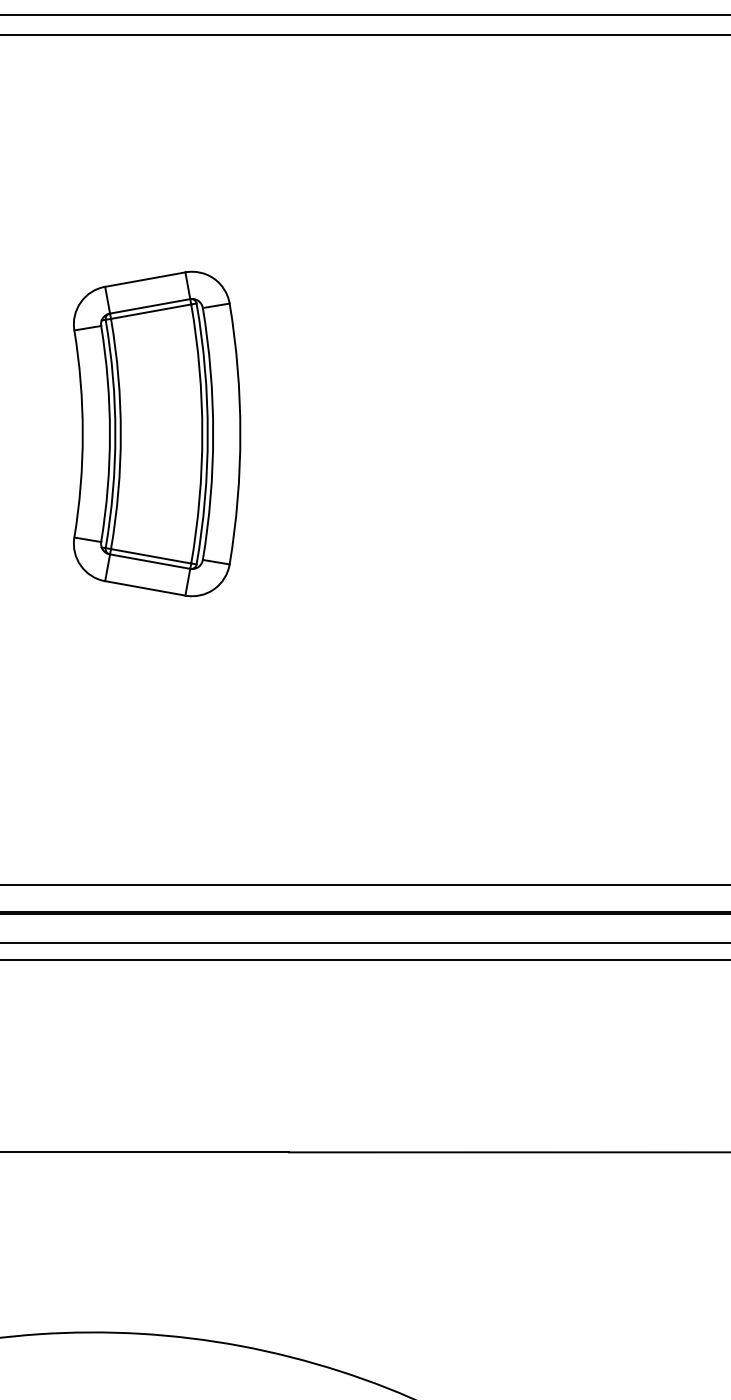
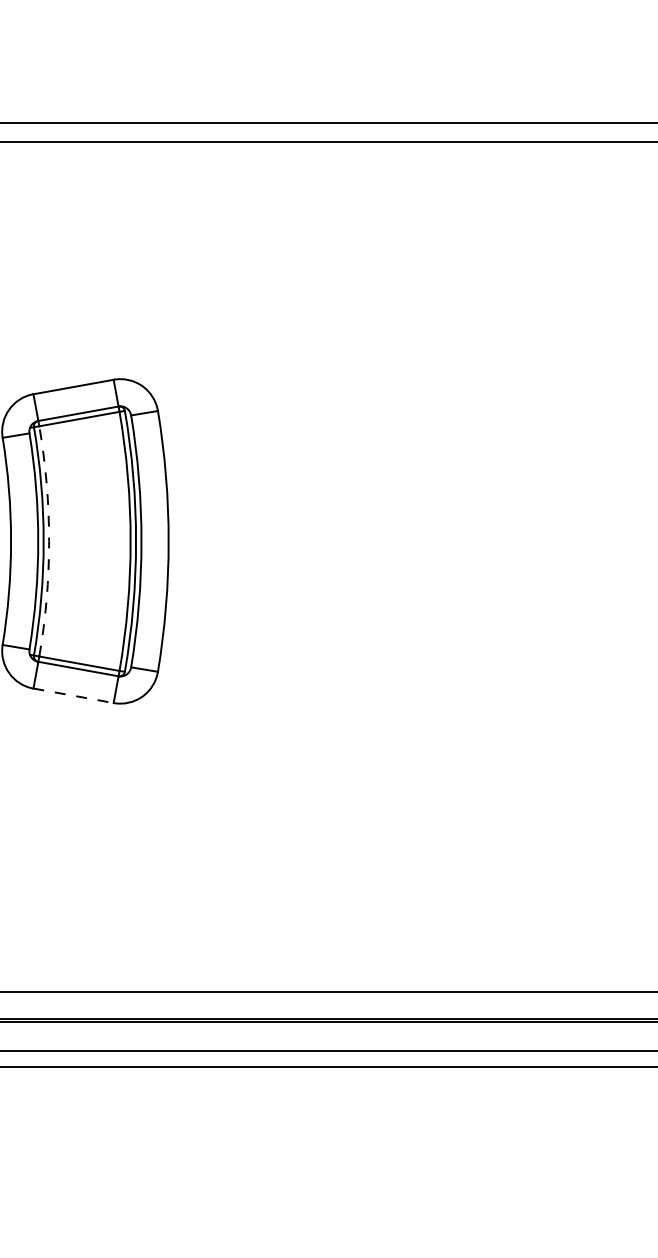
arc: (120, 434) -> (48, 541), solid -> dashed
line: (145, 588) -> (73, 695), solid -> dashed

